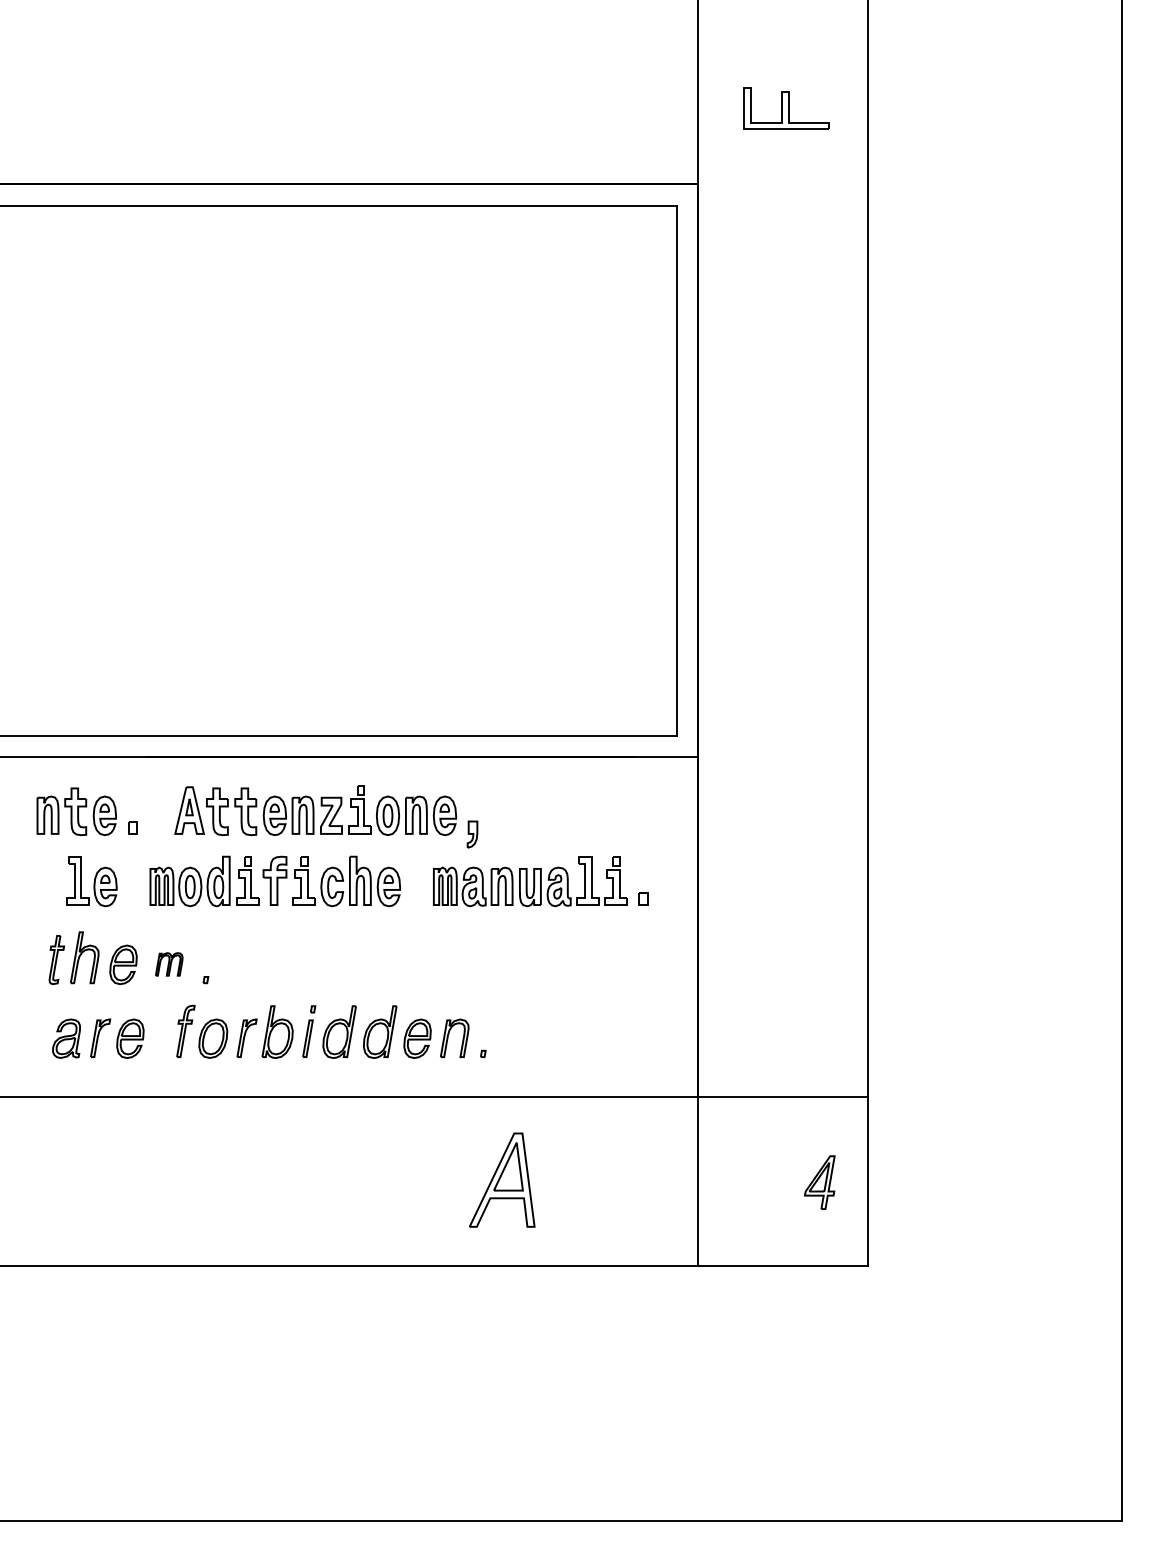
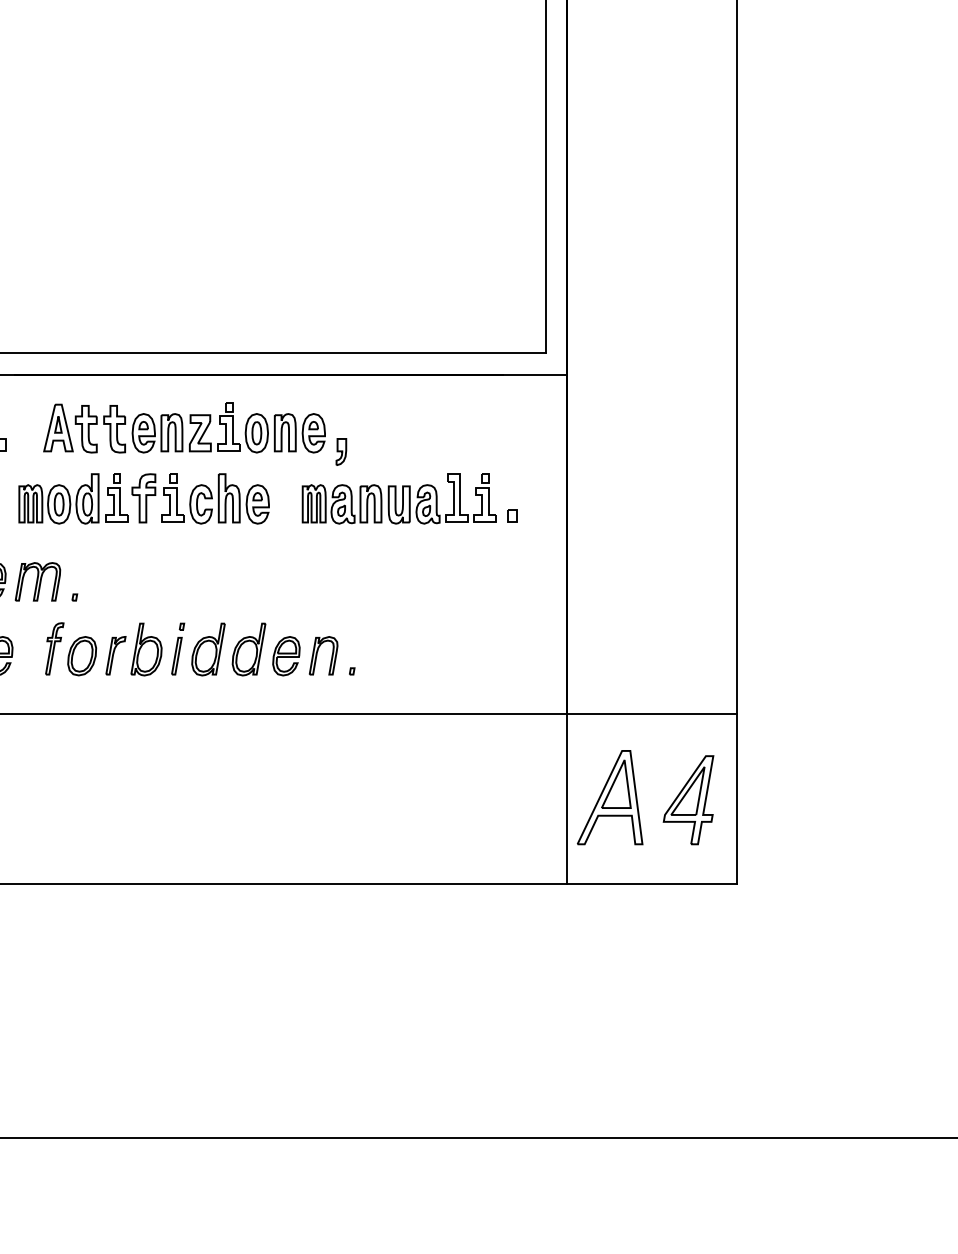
part: (169, 964) -> (38, 581), size x1.67
part: (502, 1179) -> (610, 796), moved
part: (819, 1182) -> (688, 799), size x1.67

